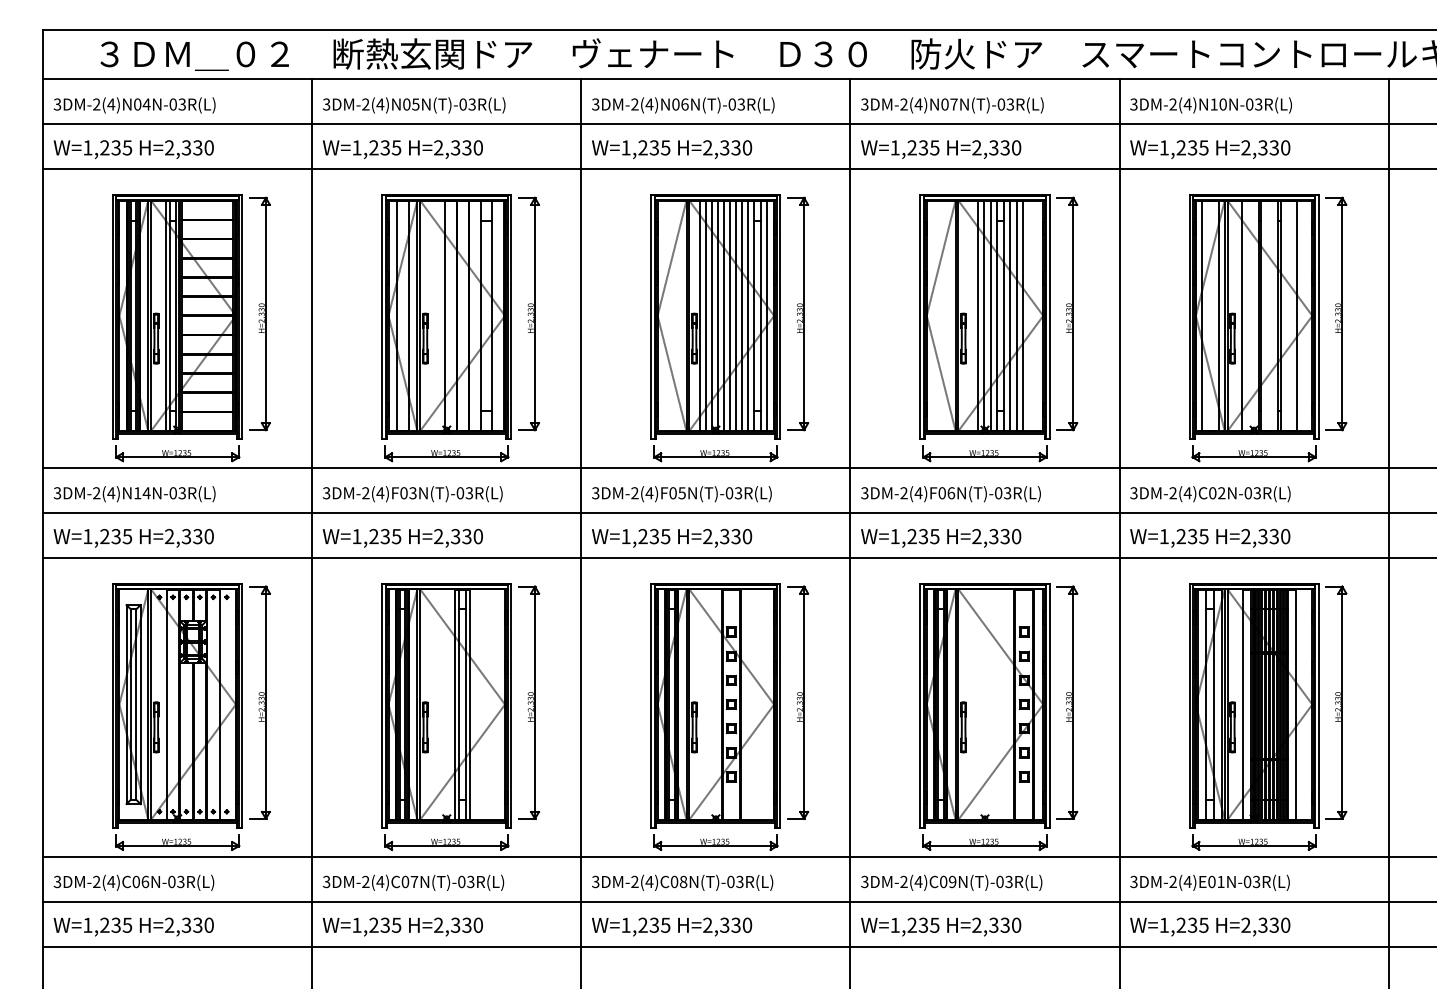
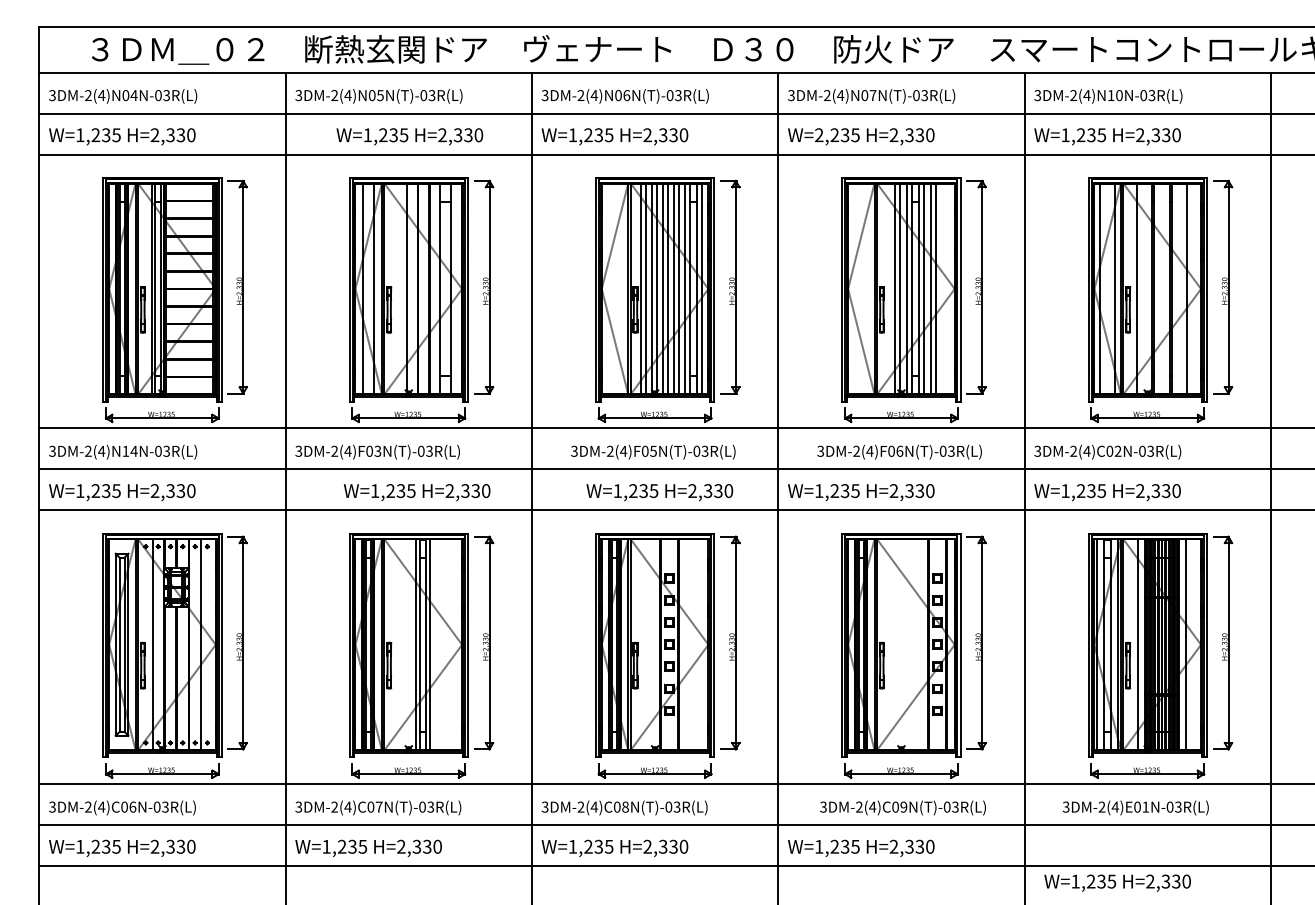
text: (894, 147) -> (818, 134), W=1,235 -> W=2,235
text: (402, 149) -> (409, 136), moved
text: (681, 494) -> (652, 452), moved
text: (950, 494) -> (899, 452), moved
text: (402, 538) -> (416, 492), moved
text: (672, 538) -> (660, 492), moved
text: (951, 882) -> (902, 807), moved
text: (1209, 882) -> (1135, 807), moved
text: (1210, 926) -> (1117, 882), moved

